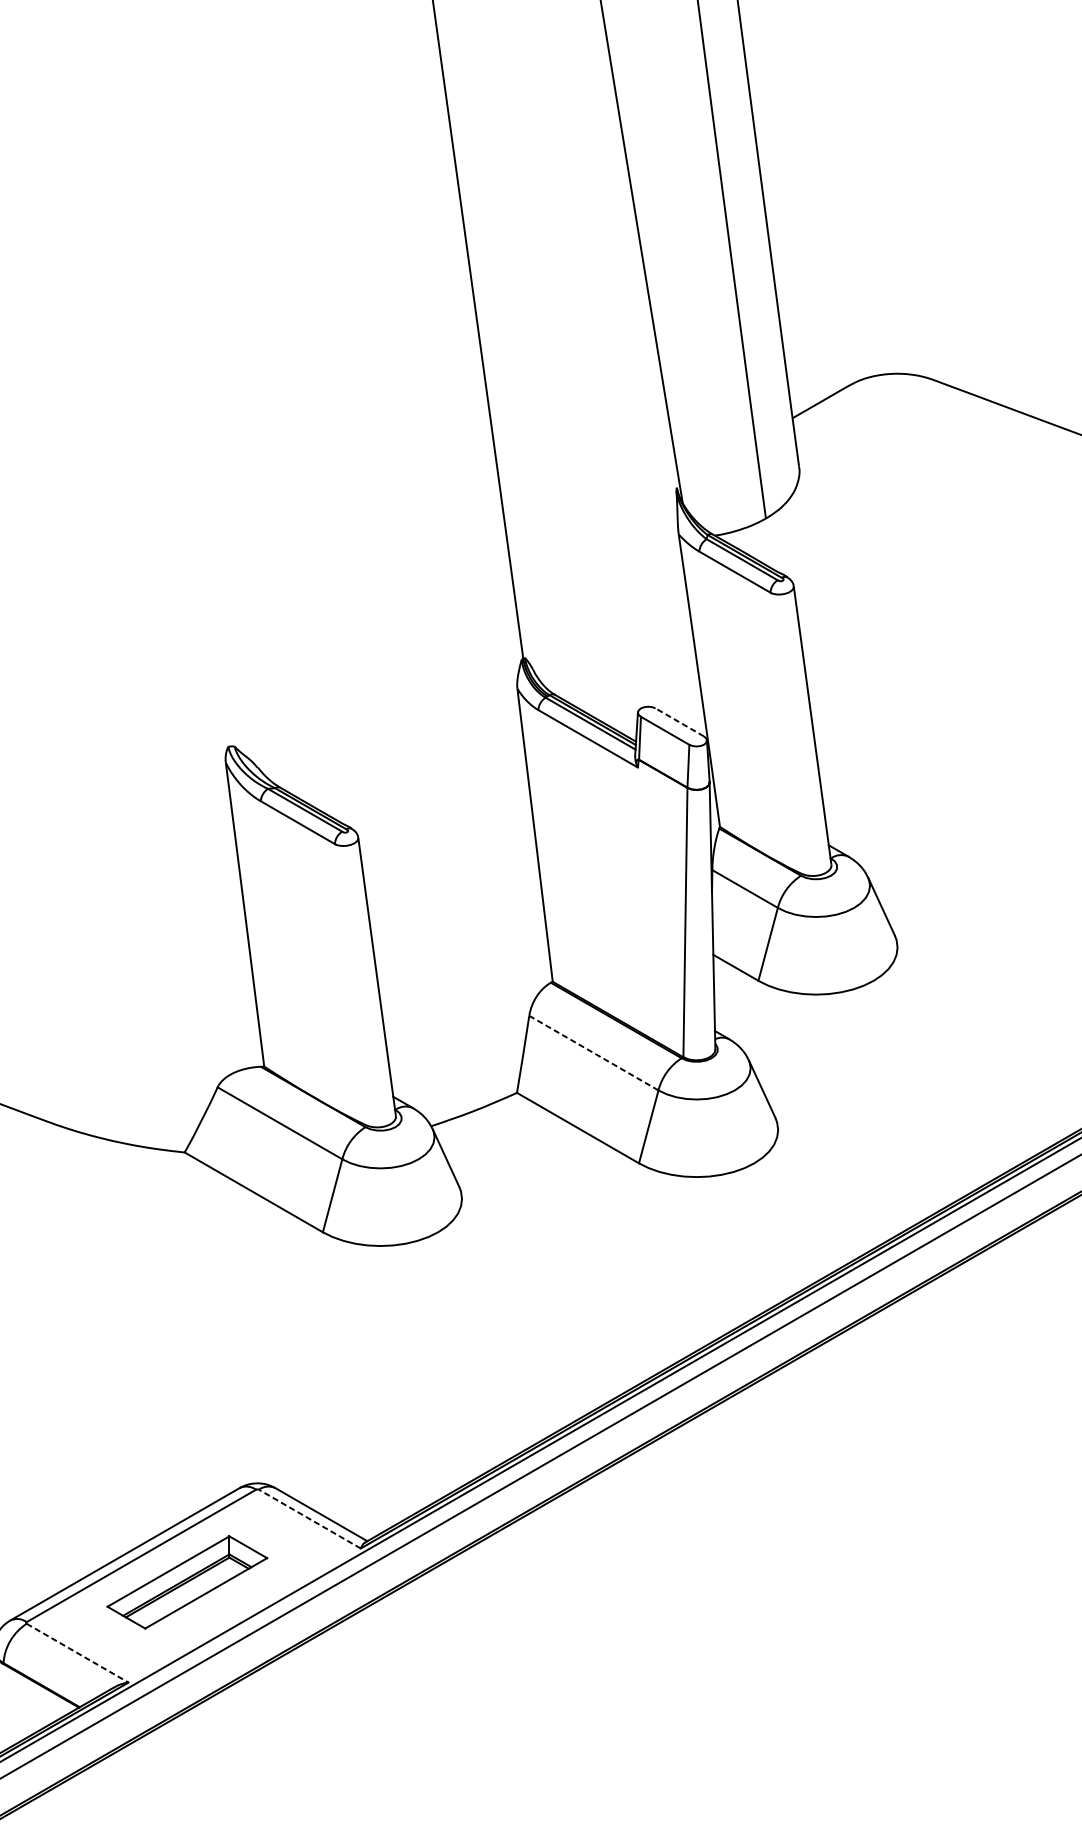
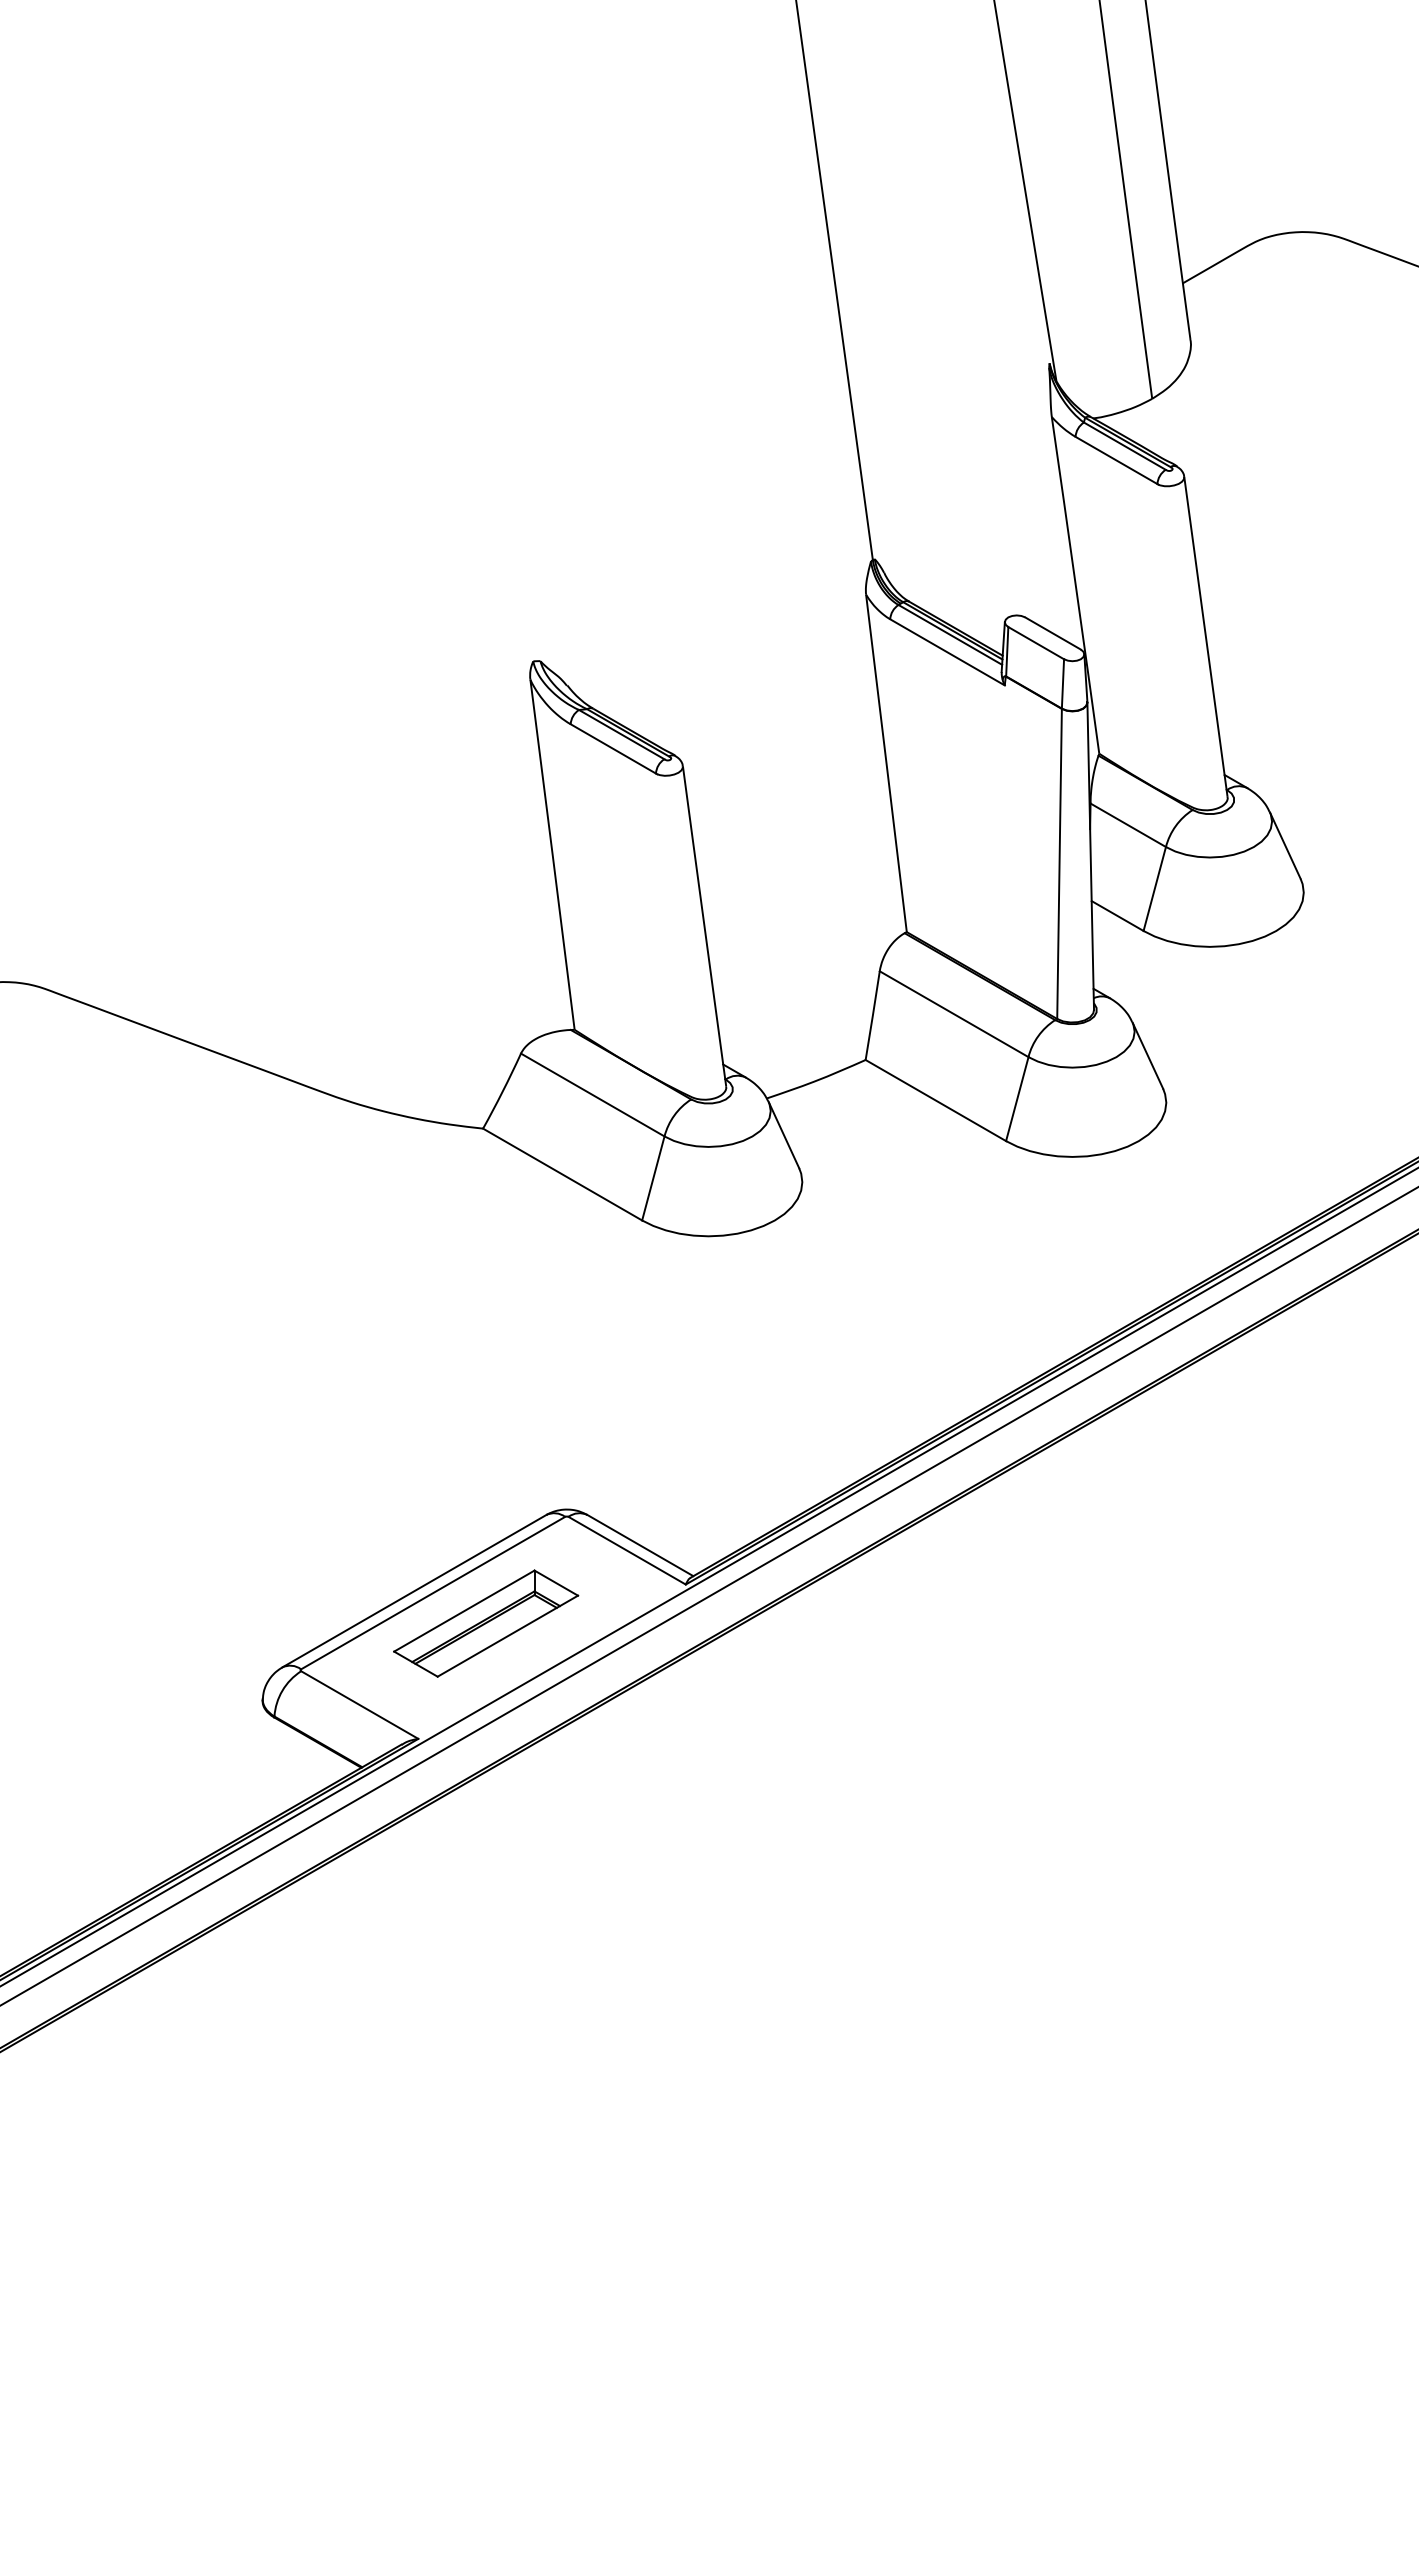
line: (679, 722) -> (1052, 633), dashed -> solid
line: (594, 1053) -> (954, 1014), dashed -> solid
line: (310, 1518) -> (627, 1550), dashed -> solid
line: (77, 1653) -> (359, 1705), dashed -> solid

